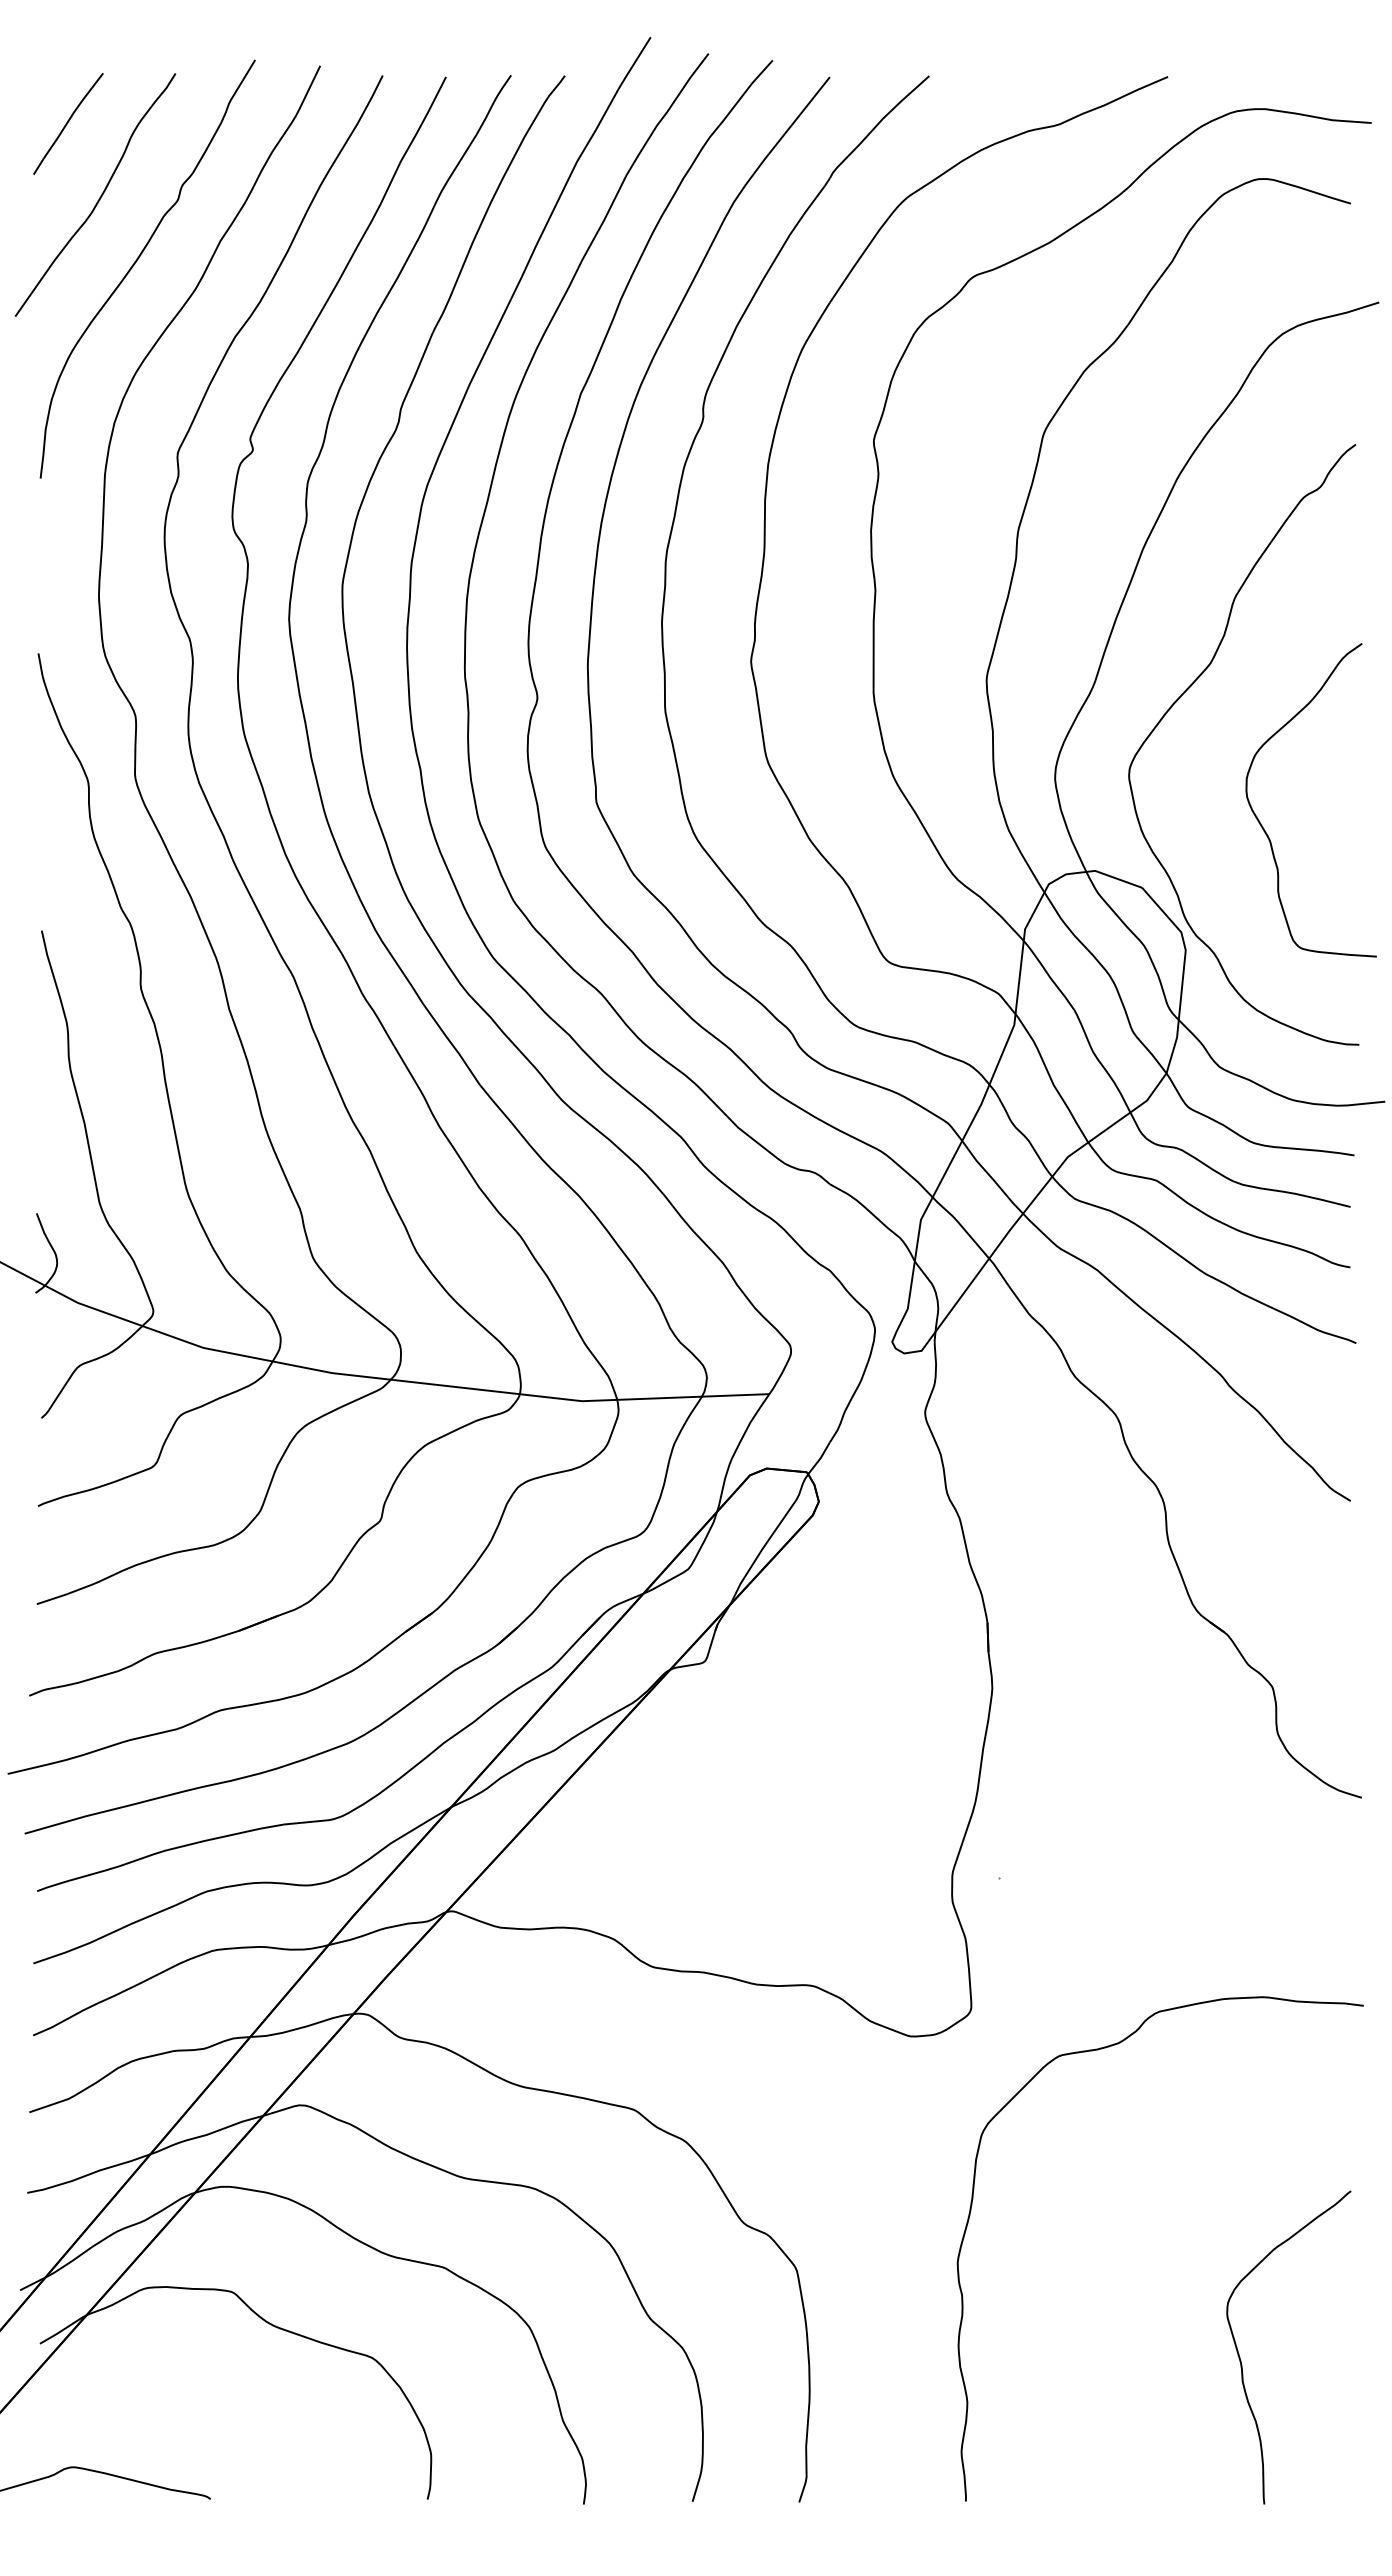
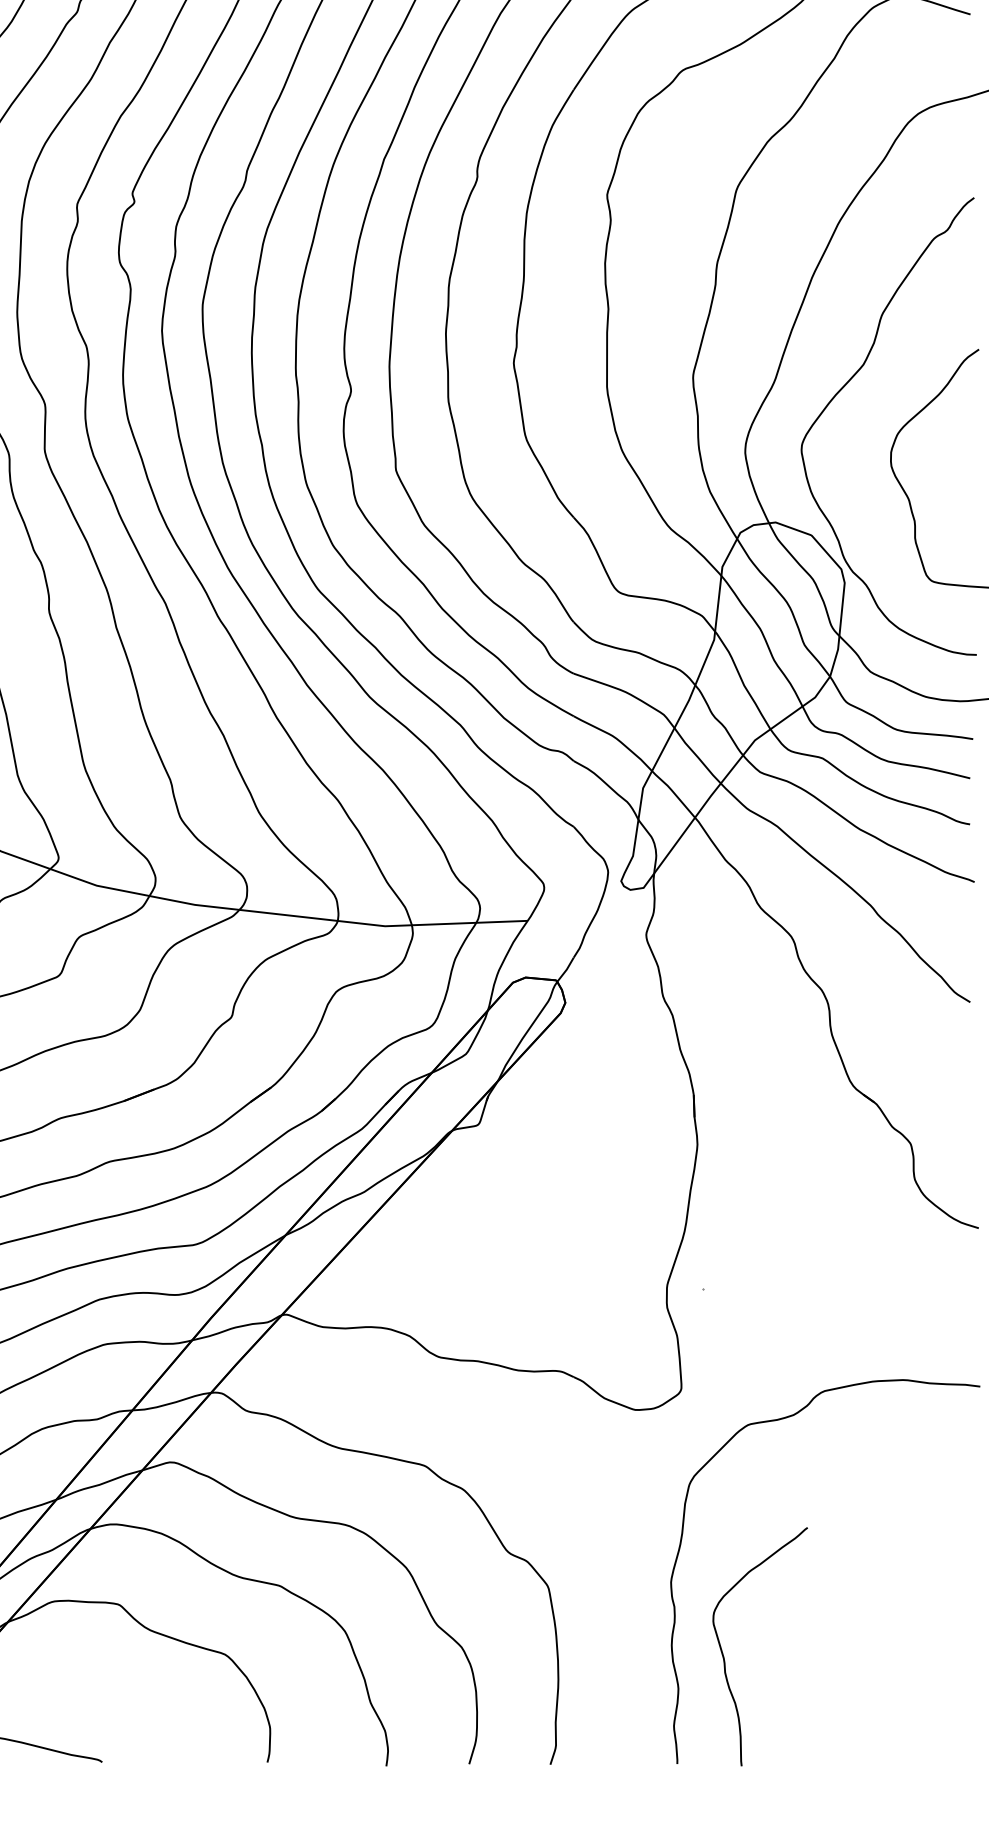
curve: (1241, 2360) -> (724, 1656), moved

